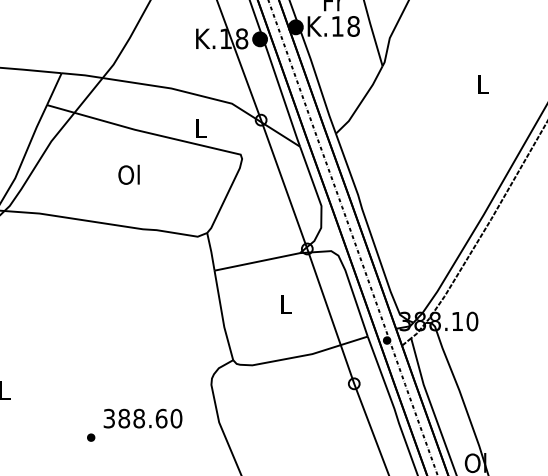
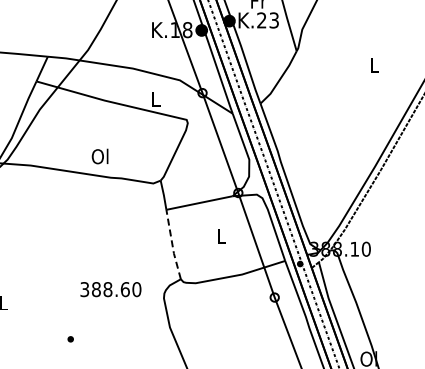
text: (346, 26) -> (268, 20), K.18 -> K.23
text: (128, 174) -> (99, 156), moved
line: (222, 315) -> (172, 244), solid -> dashed
text: (142, 418) -> (110, 289), moved

